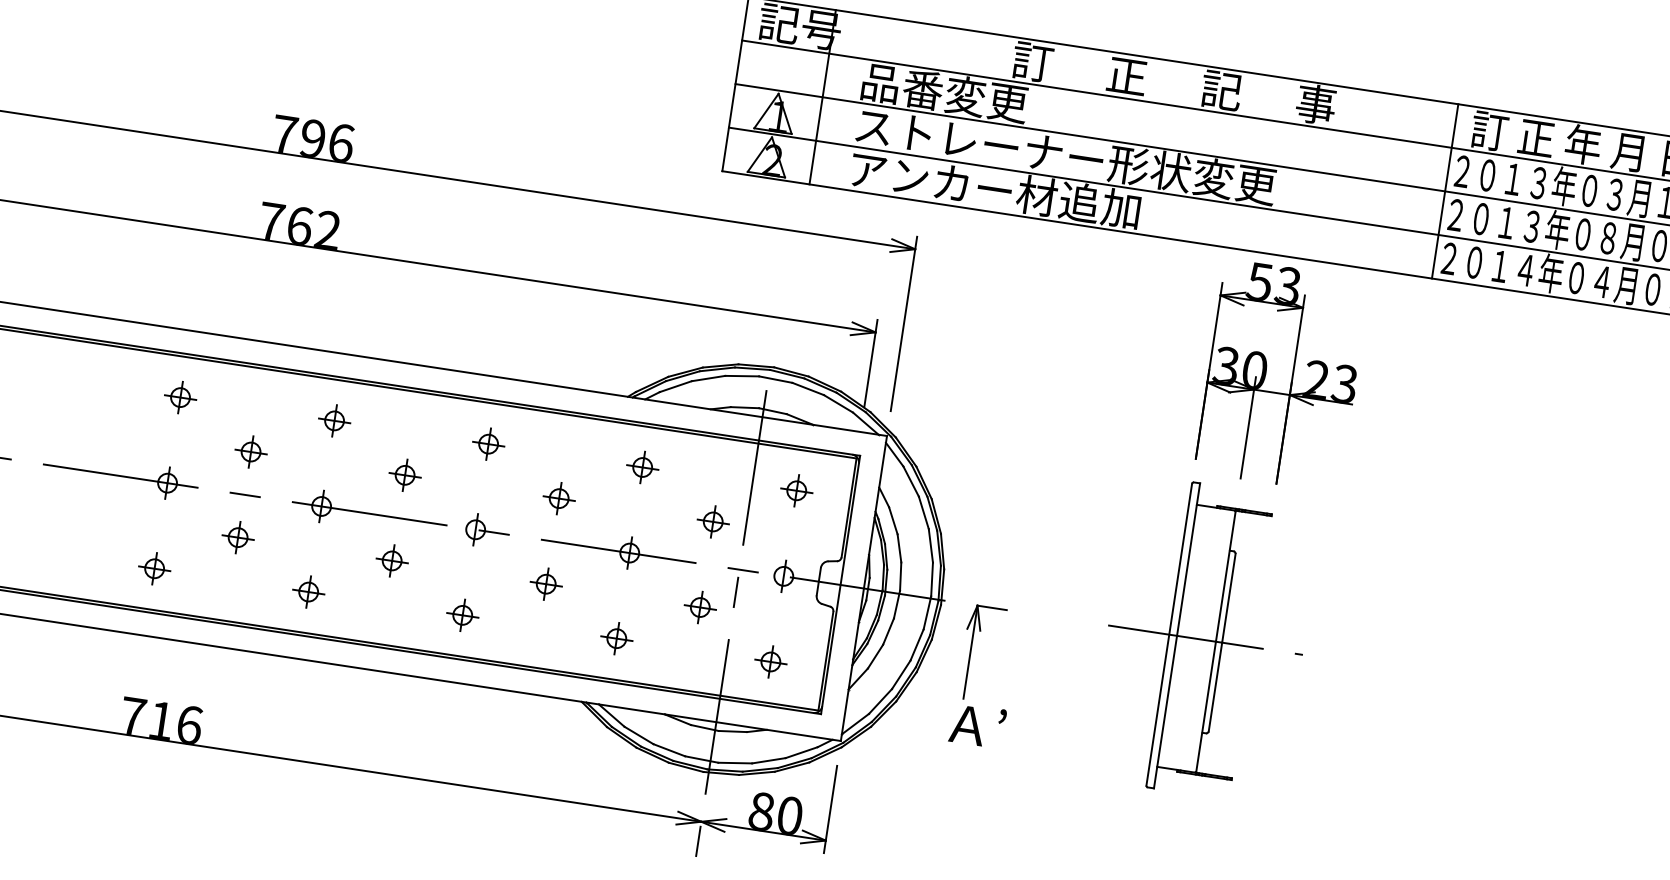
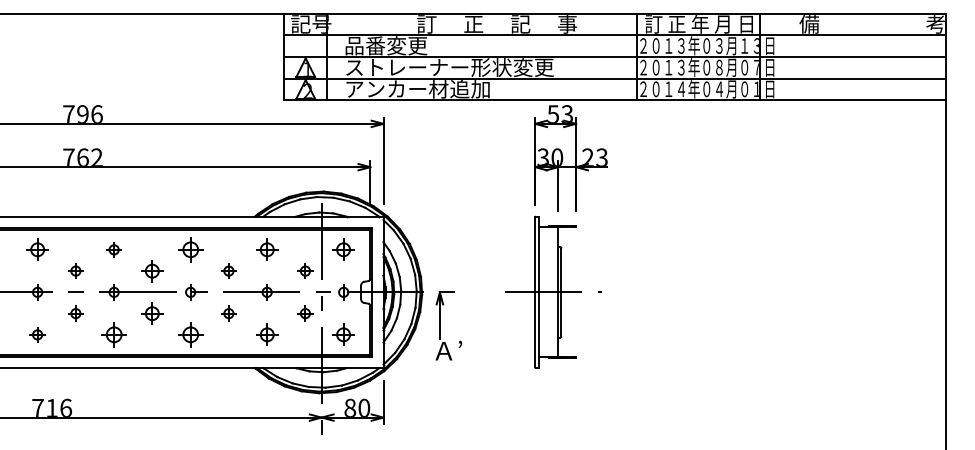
part: (180, 396) -> (37, 249), size x1.4
part: (488, 443) -> (190, 249), size x1.6
part: (641, 466) -> (266, 249), size x1.4
part: (405, 474) -> (152, 270), size x1.4
part: (796, 489) -> (343, 249), size x1.4
part: (392, 560) -> (152, 313), size x1.4
part: (307, 591) -> (113, 334), size x1.6
part: (462, 614) -> (190, 334), size x1.6
part: (615, 637) -> (266, 334), size x1.4
part: (770, 661) -> (343, 334), size x1.4

